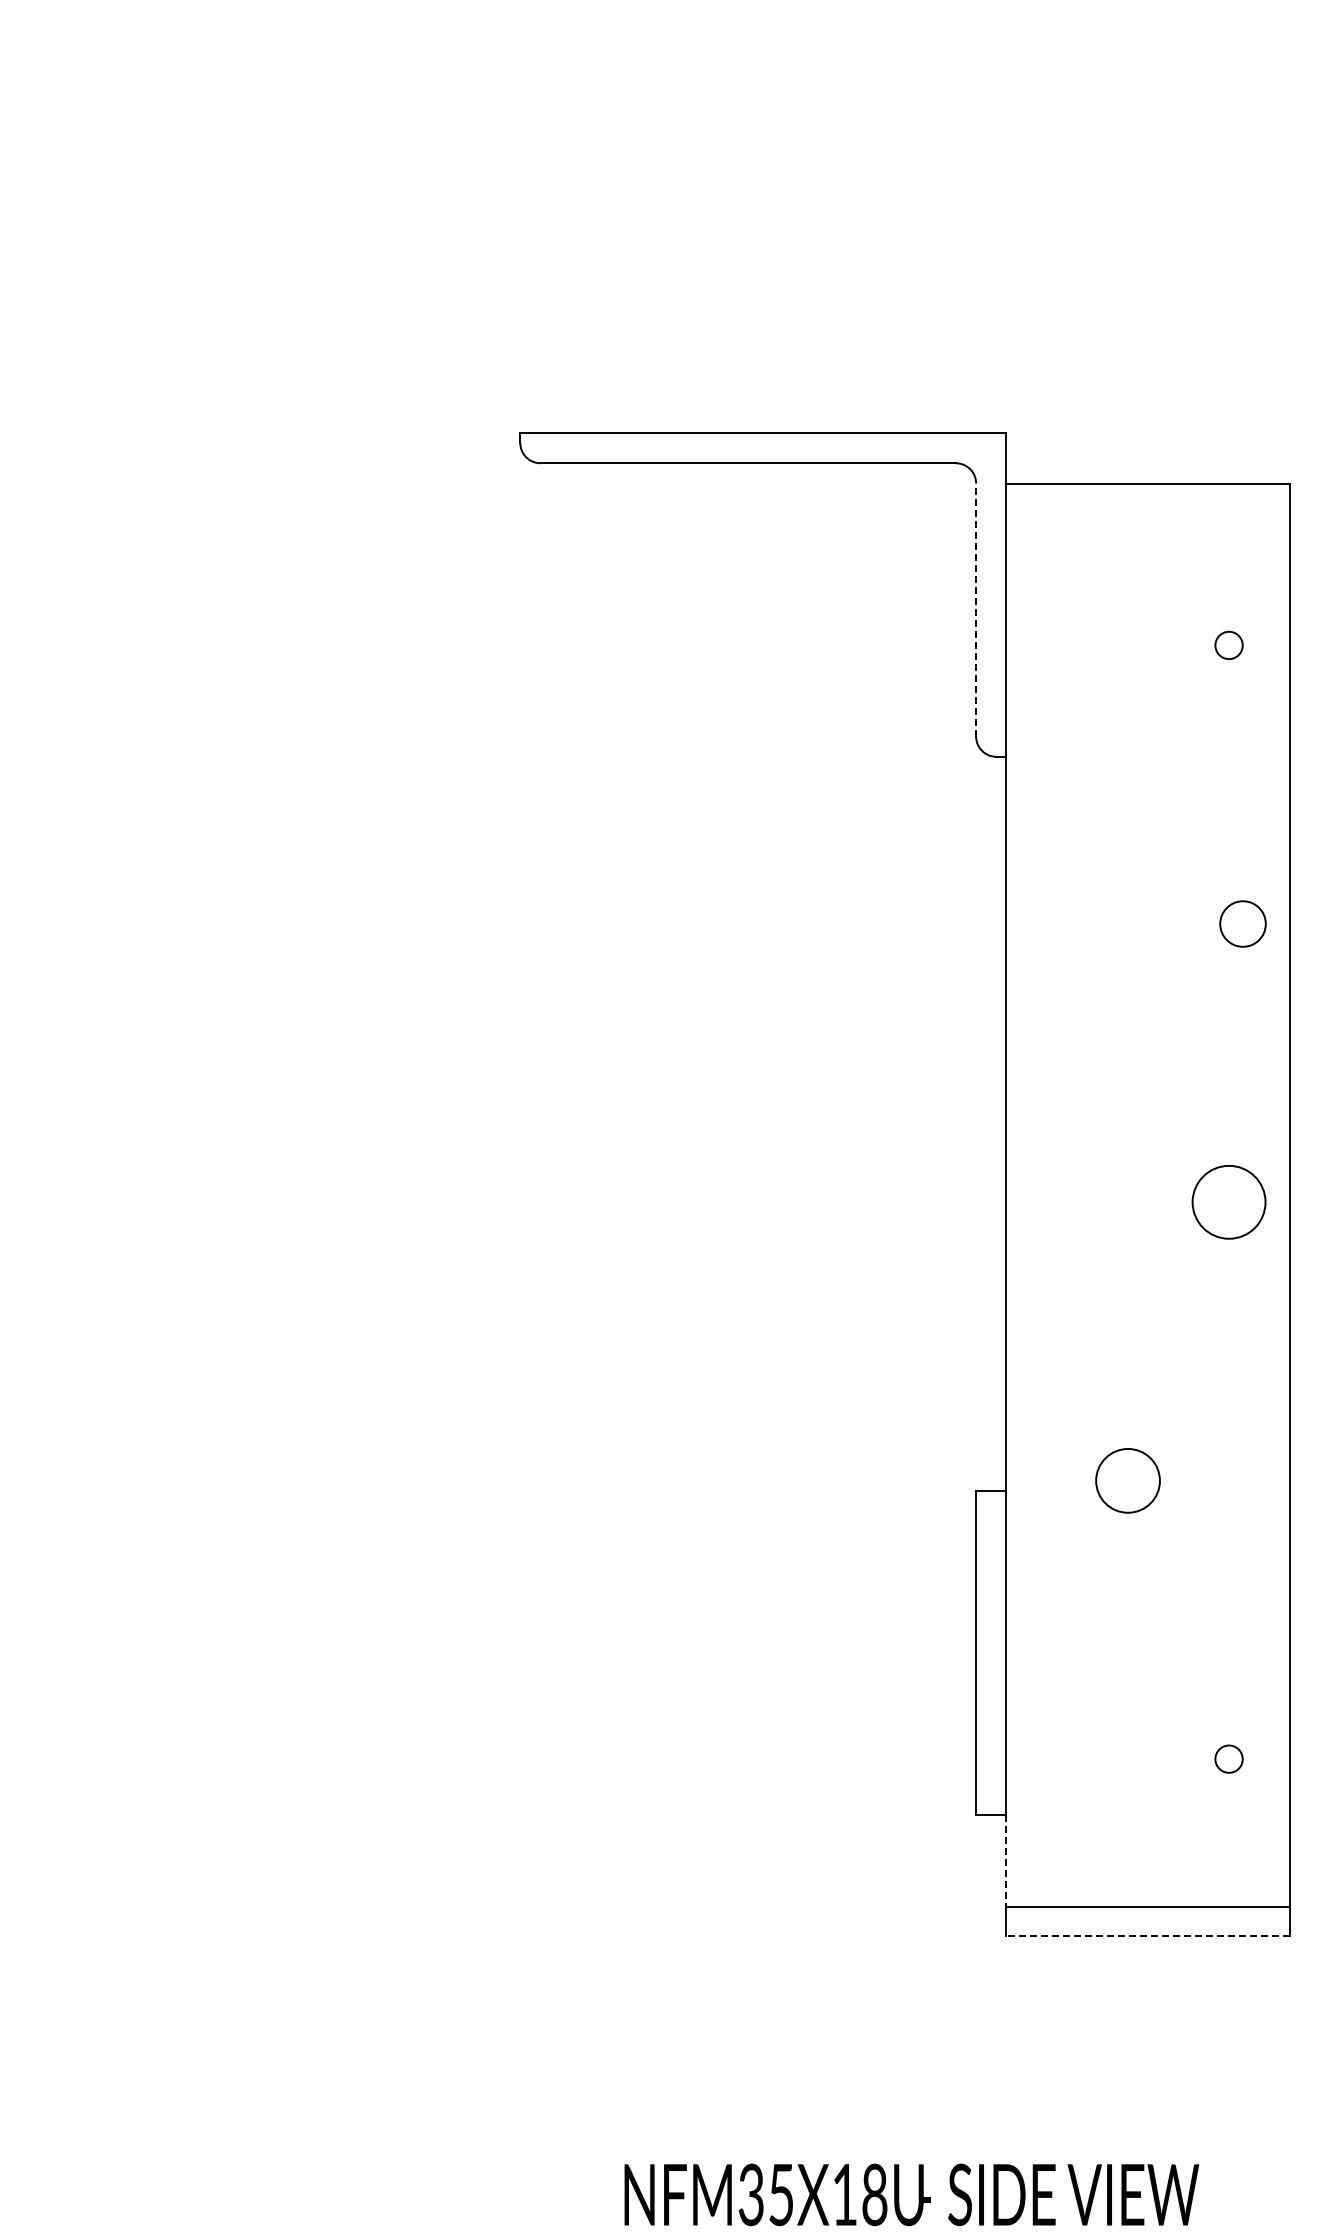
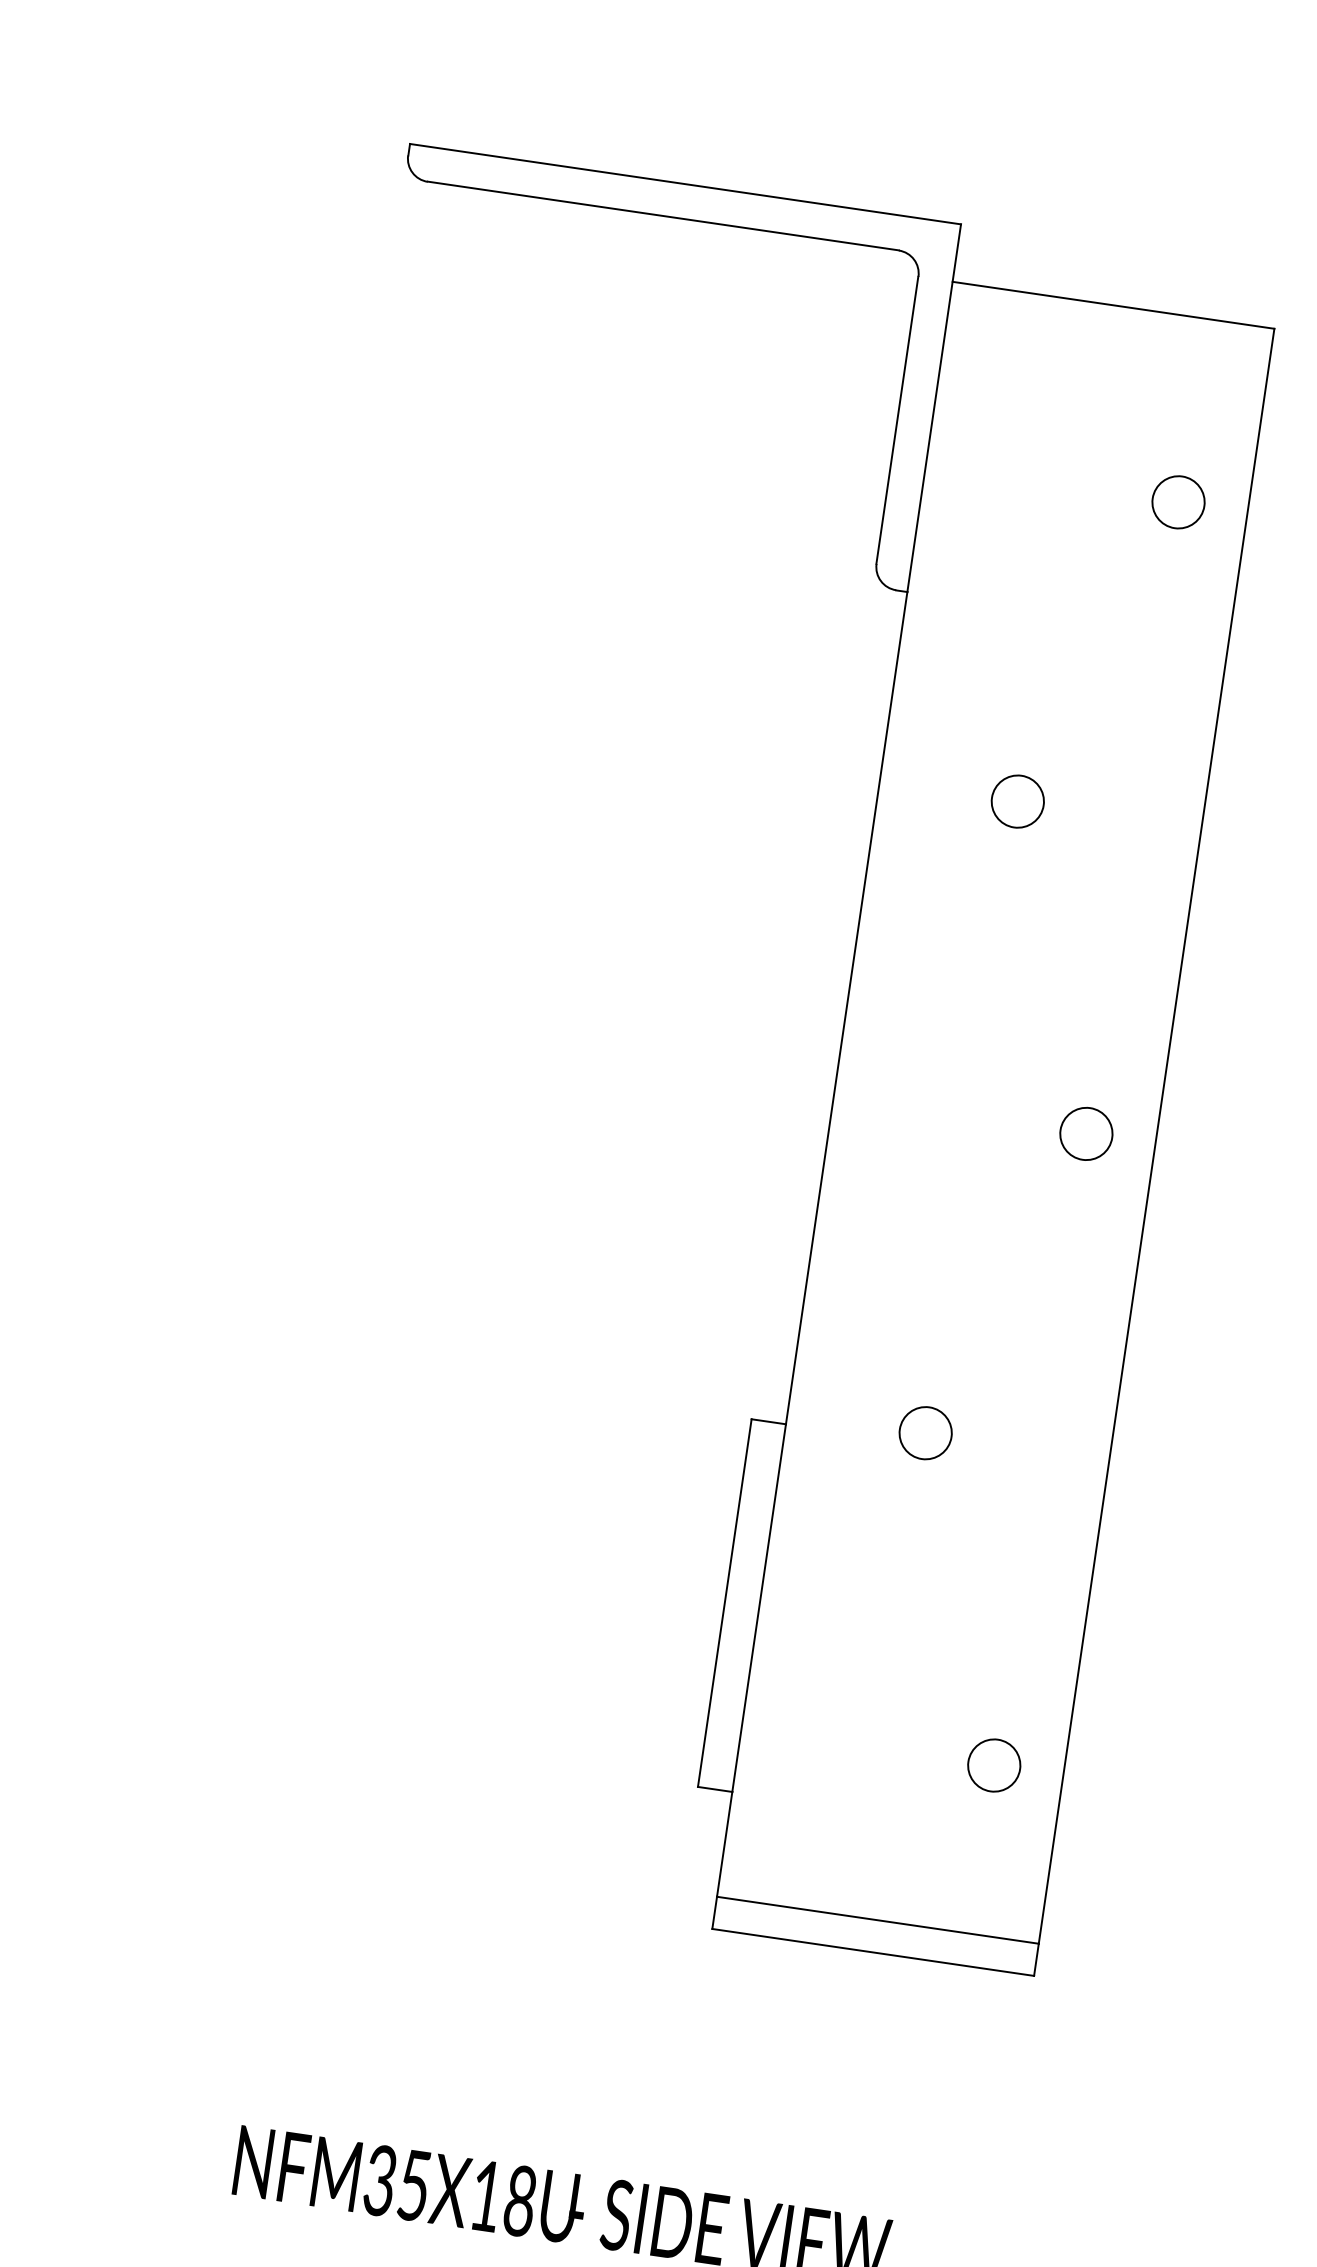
line: (975, 610) -> (896, 420), dashed -> solid
circle: (1228, 645) -> (1177, 502), size x1.67
circle: (1242, 923) -> (1017, 800), moved
circle: (1228, 1202) -> (1085, 1134), size x0.62
circle: (1127, 1480) -> (925, 1432), size x0.71
circle: (1228, 1758) -> (993, 1764), size x1.67
line: (1006, 1861) -> (724, 1844), dashed -> solid
line: (1148, 1935) -> (873, 1952), dashed -> solid

